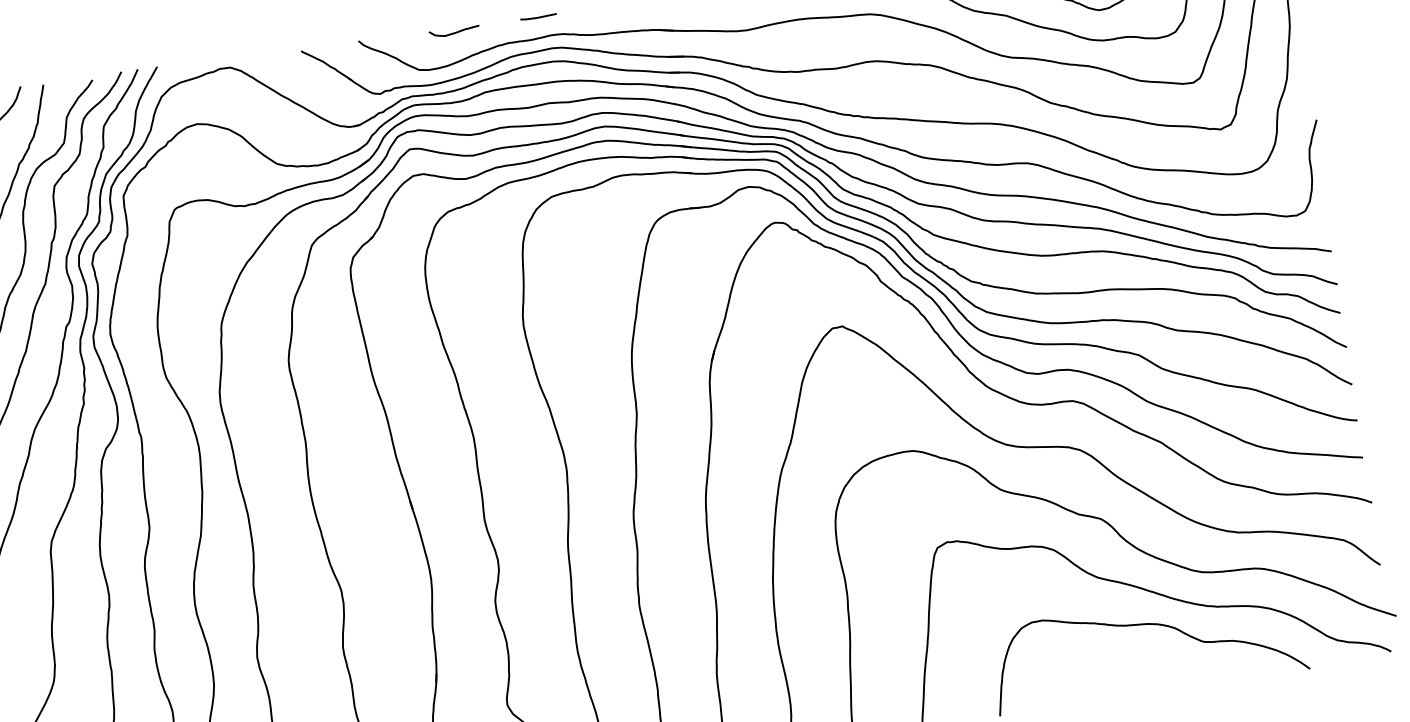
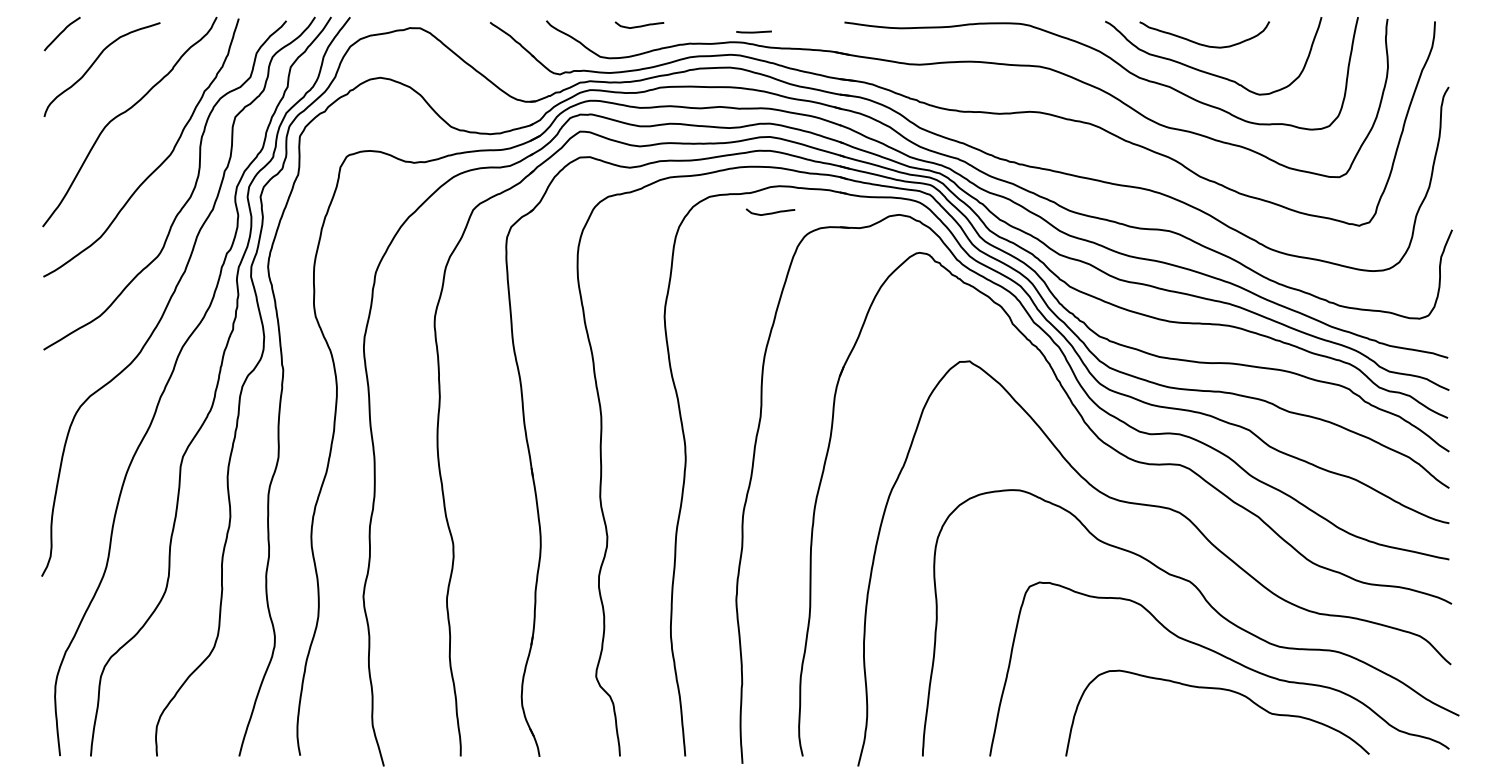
line: (537, 16) -> (753, 31), moved
curve: (616, 203) -> (770, 212), added

